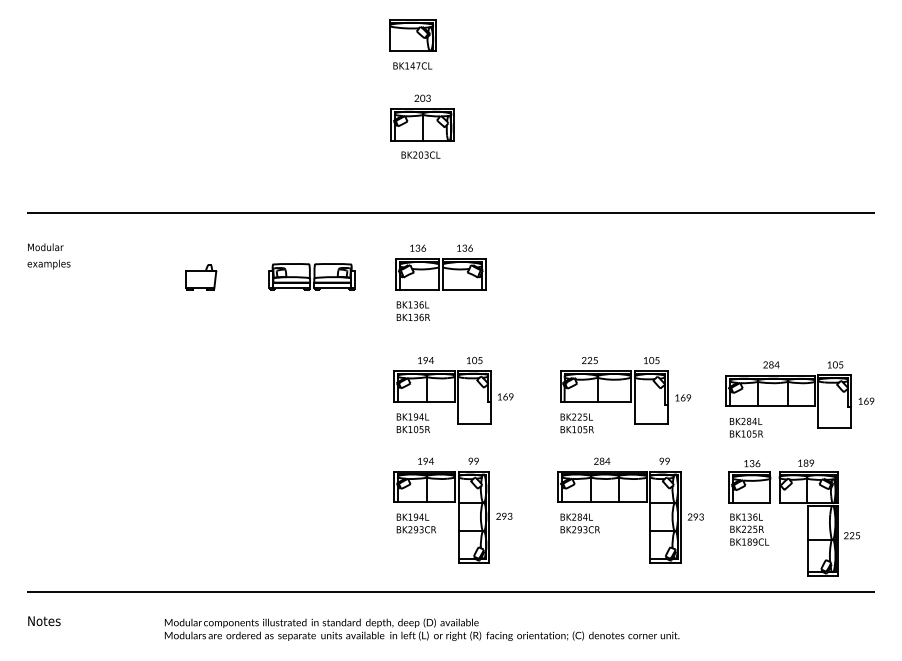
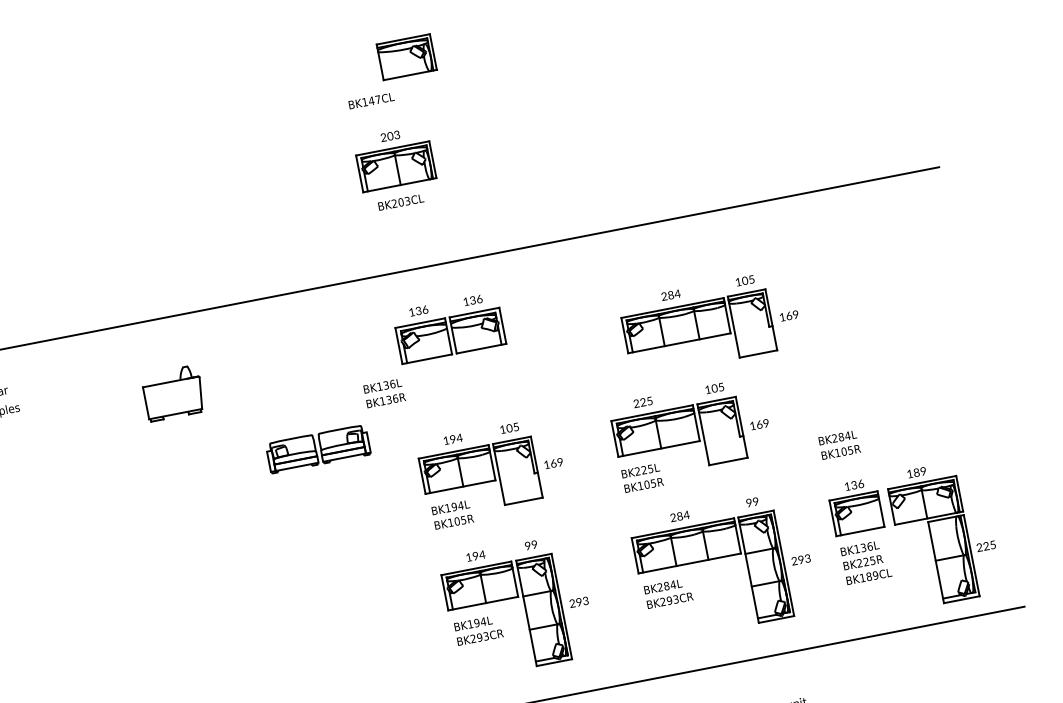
part: (412, 35) -> (406, 57), moved
part: (311, 276) -> (317, 448), moved
part: (201, 277) -> (174, 393), size x1.6
text: (412, 311) -> (383, 393), moved
part: (799, 394) -> (710, 323), moved

